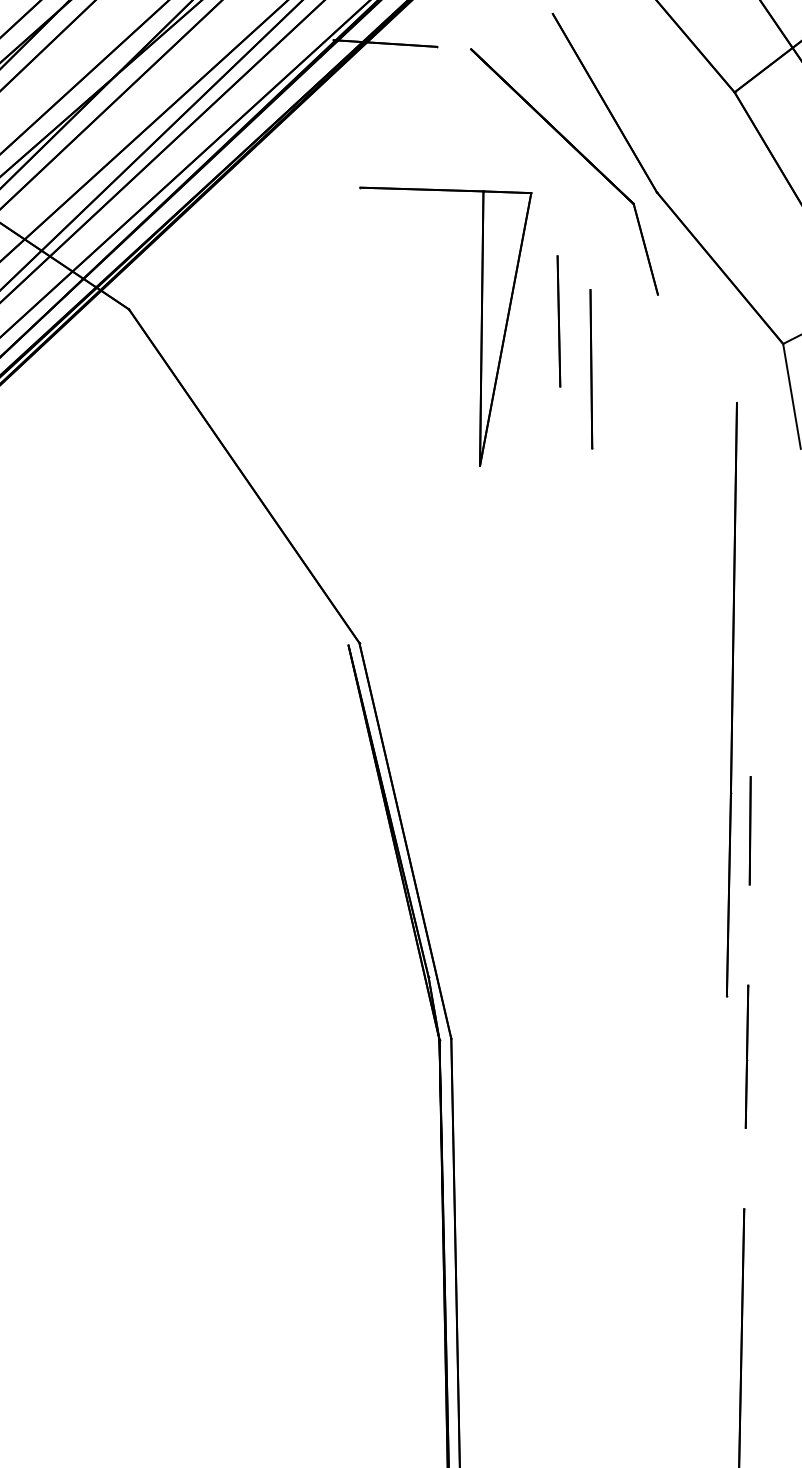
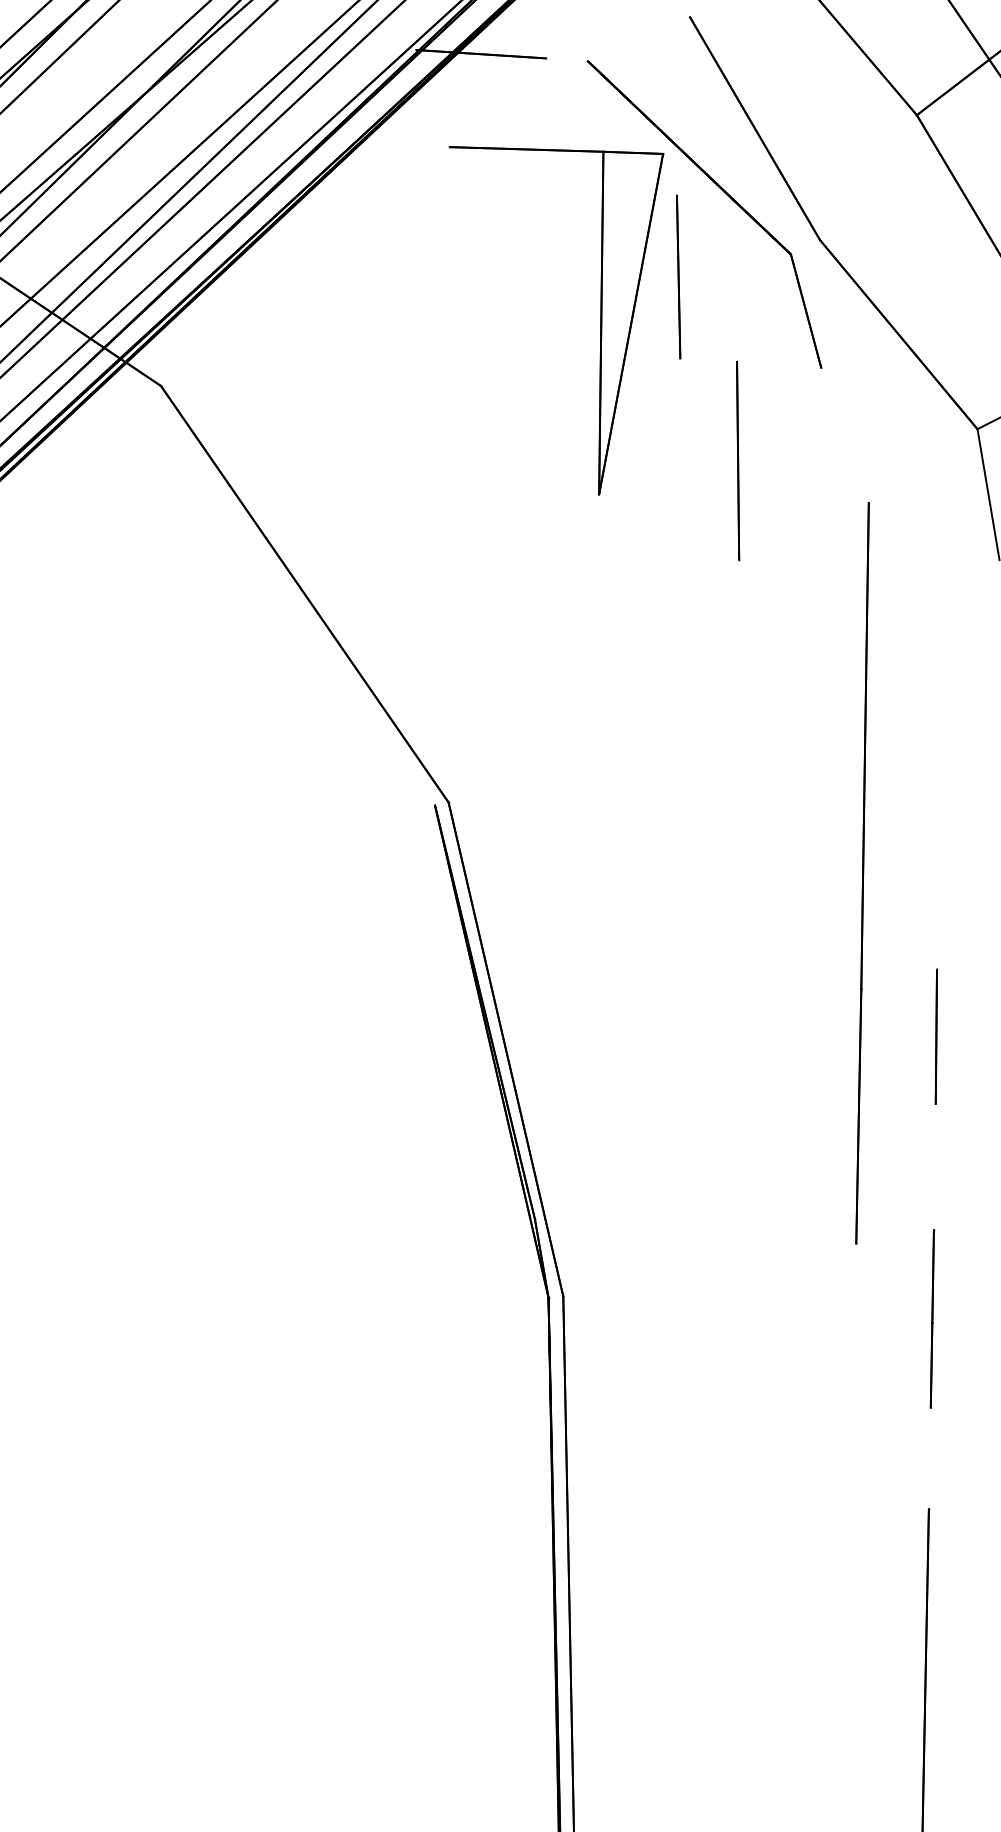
line: (558, 320) -> (678, 276), moved
part: (481, 326) -> (600, 320), moved
line: (731, 699) -> (862, 873), moved

